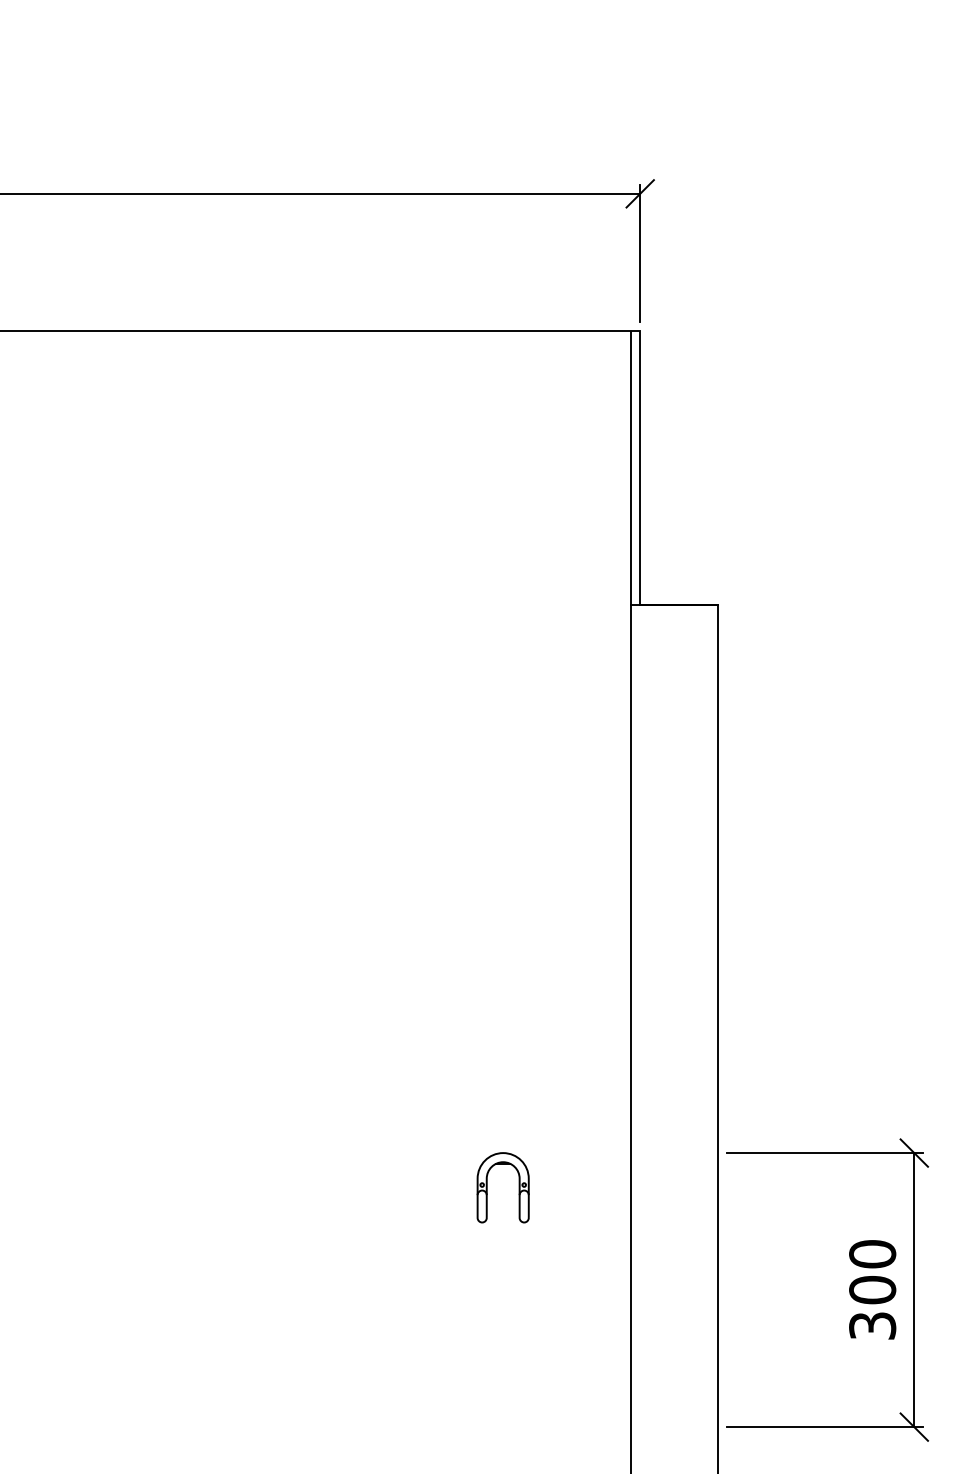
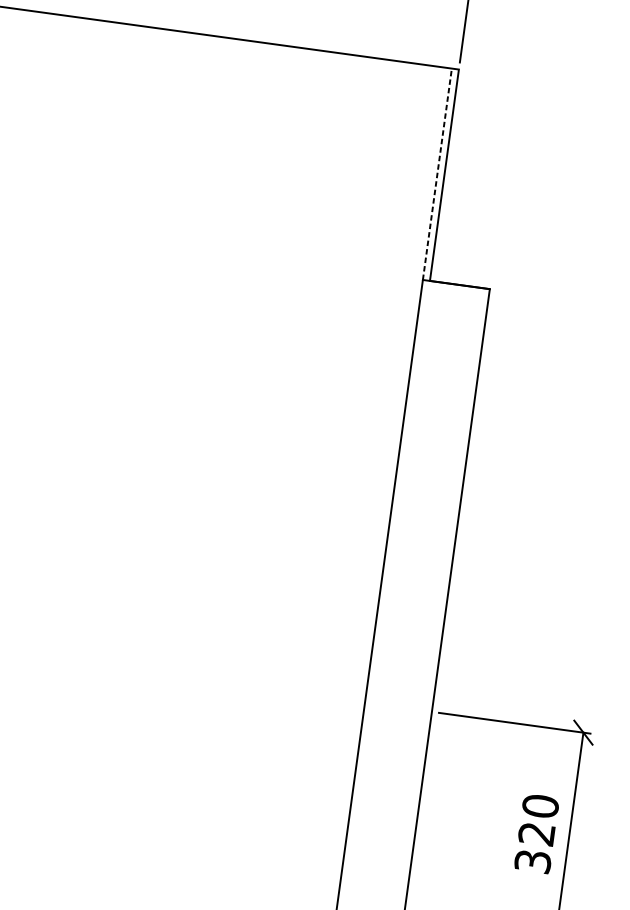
line: (631, 467) -> (437, 174), solid -> dashed
part: (487, 1187) -> (250, 714), removed
text: (872, 1290) -> (536, 834), 300 -> 320

